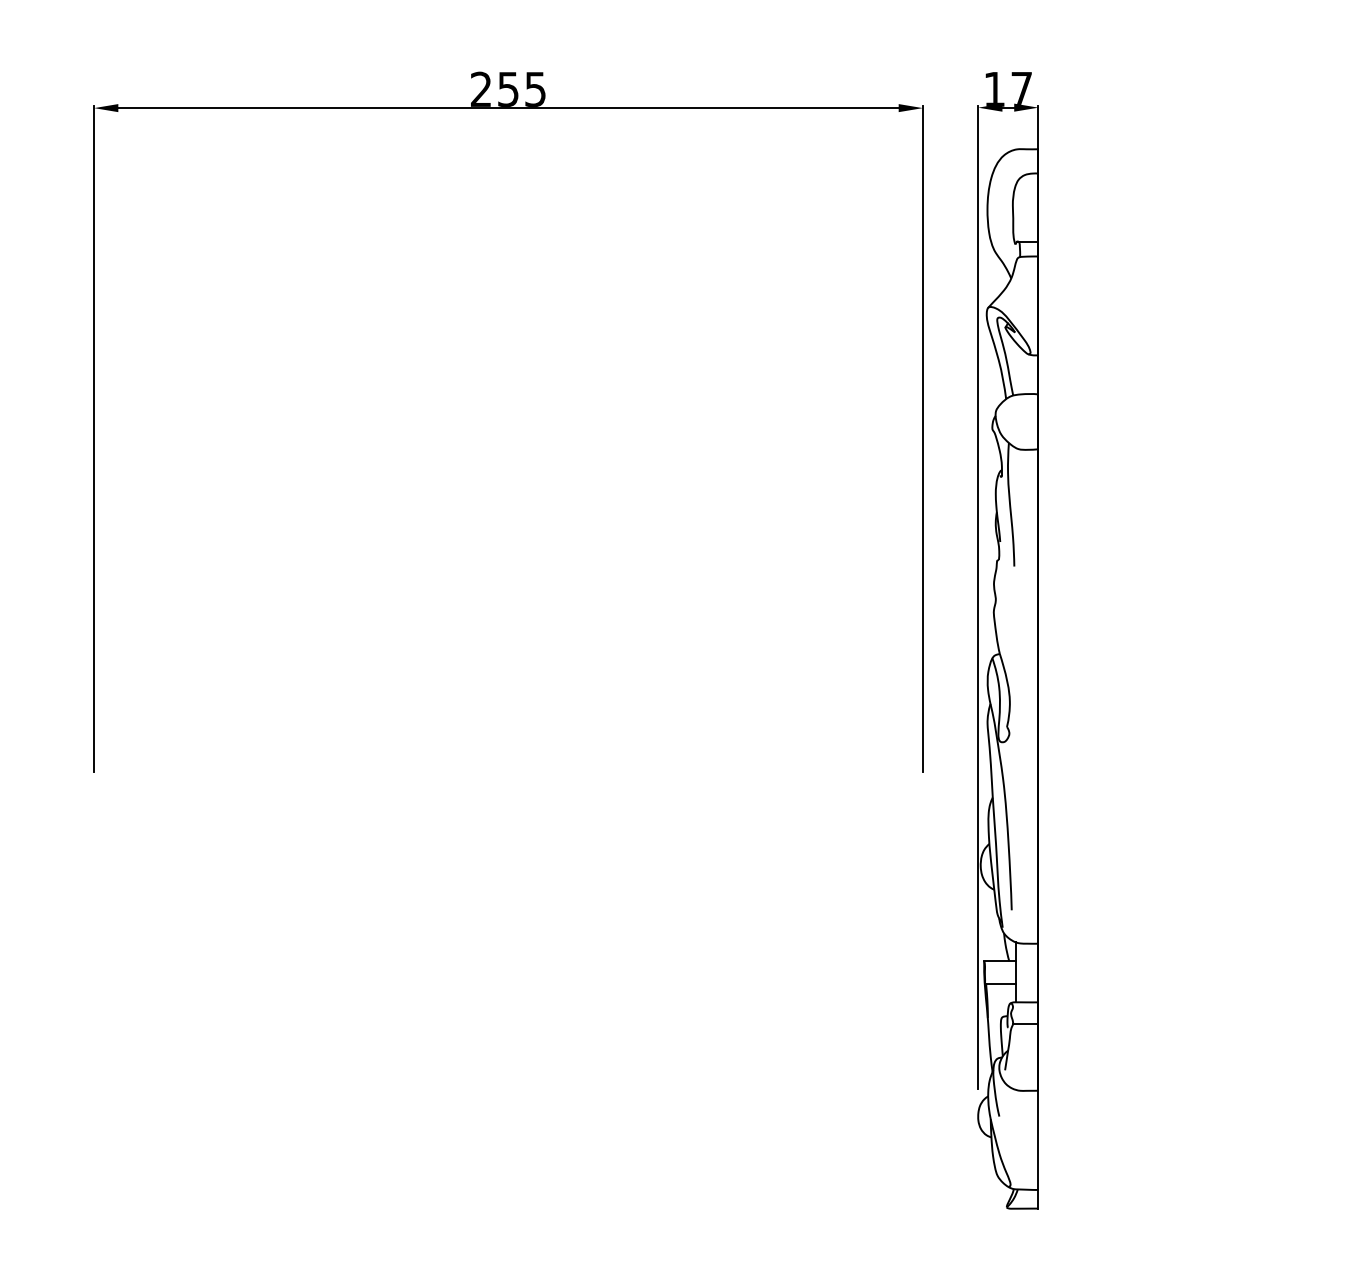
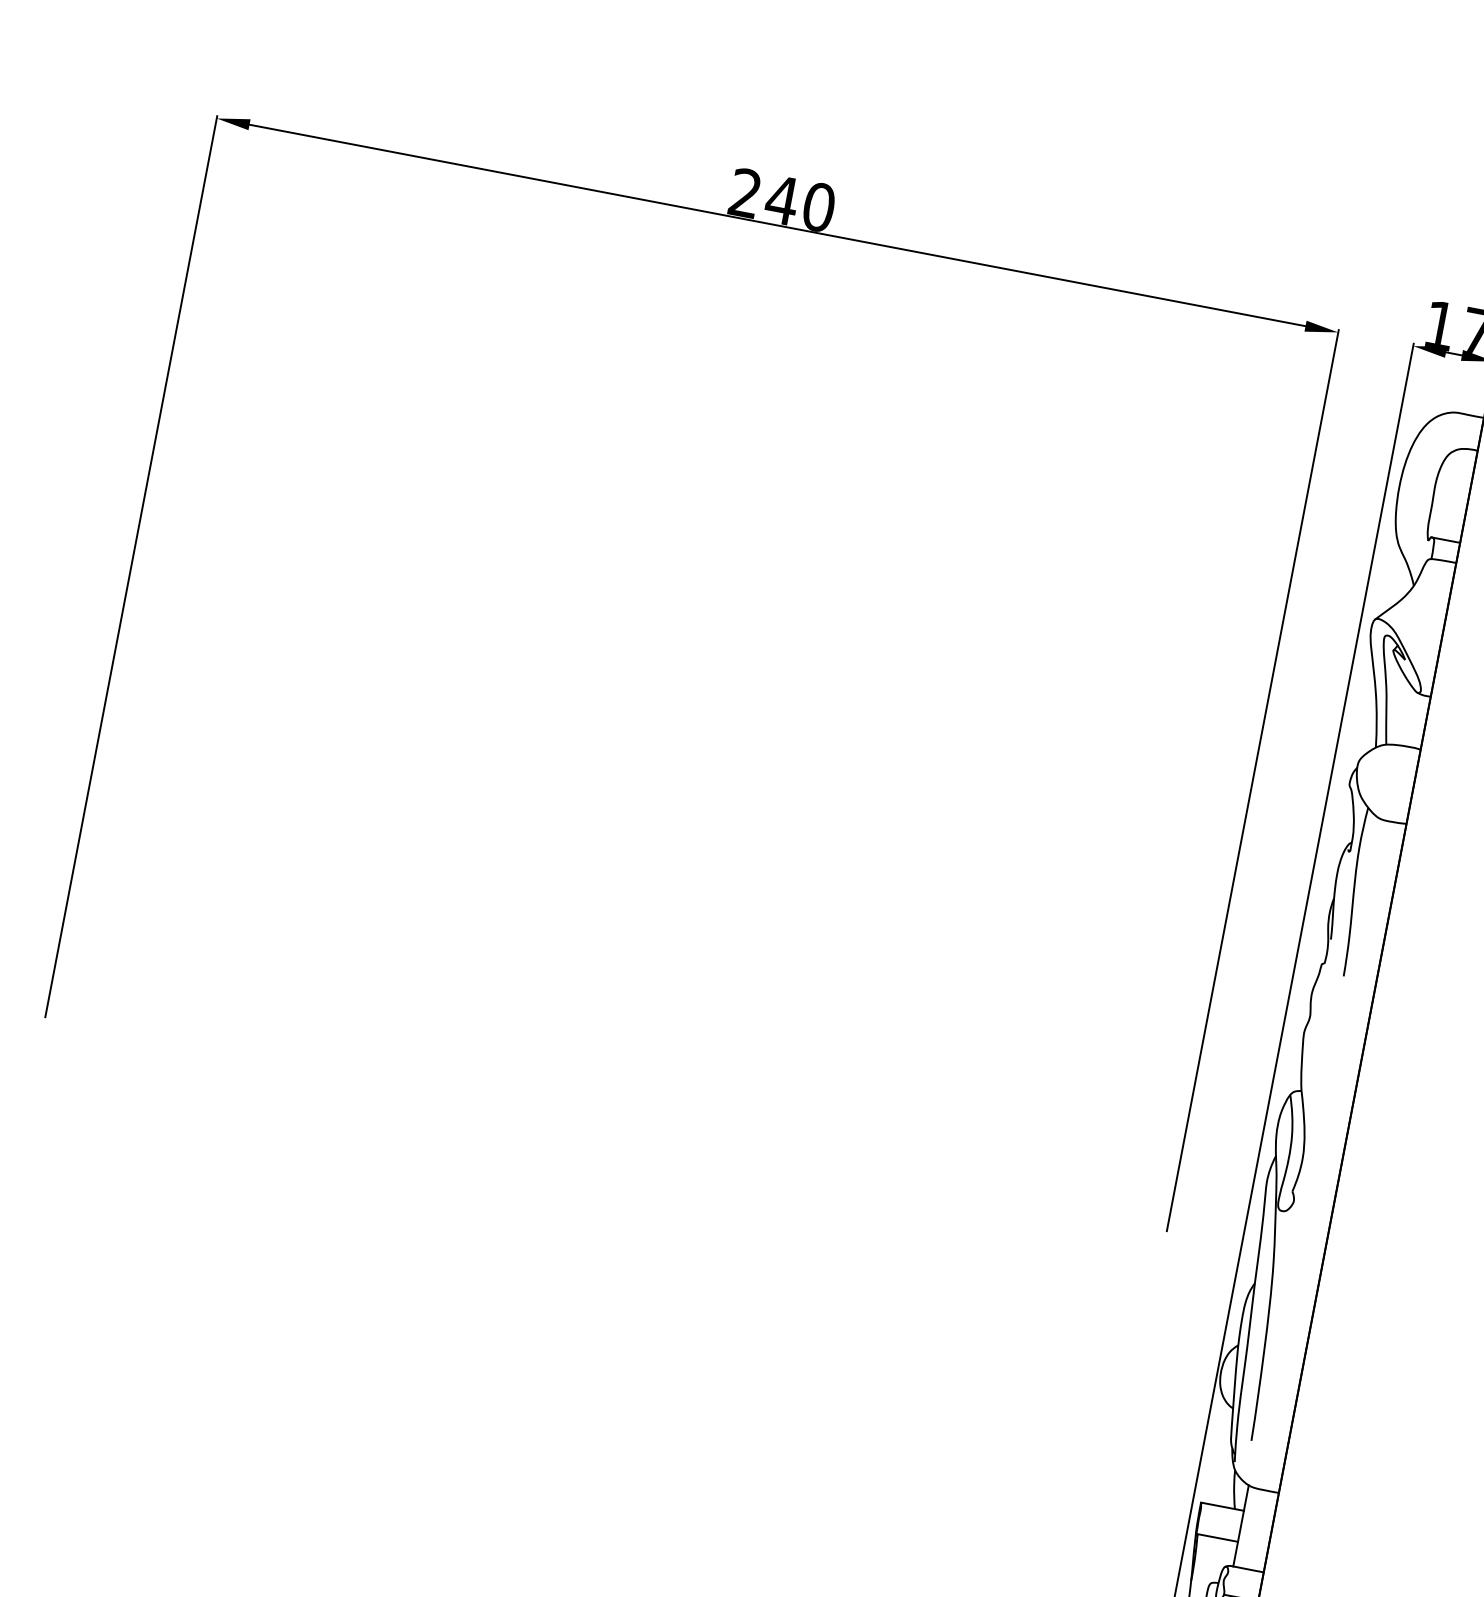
text: (521, 88) -> (800, 202), 255 -> 240

